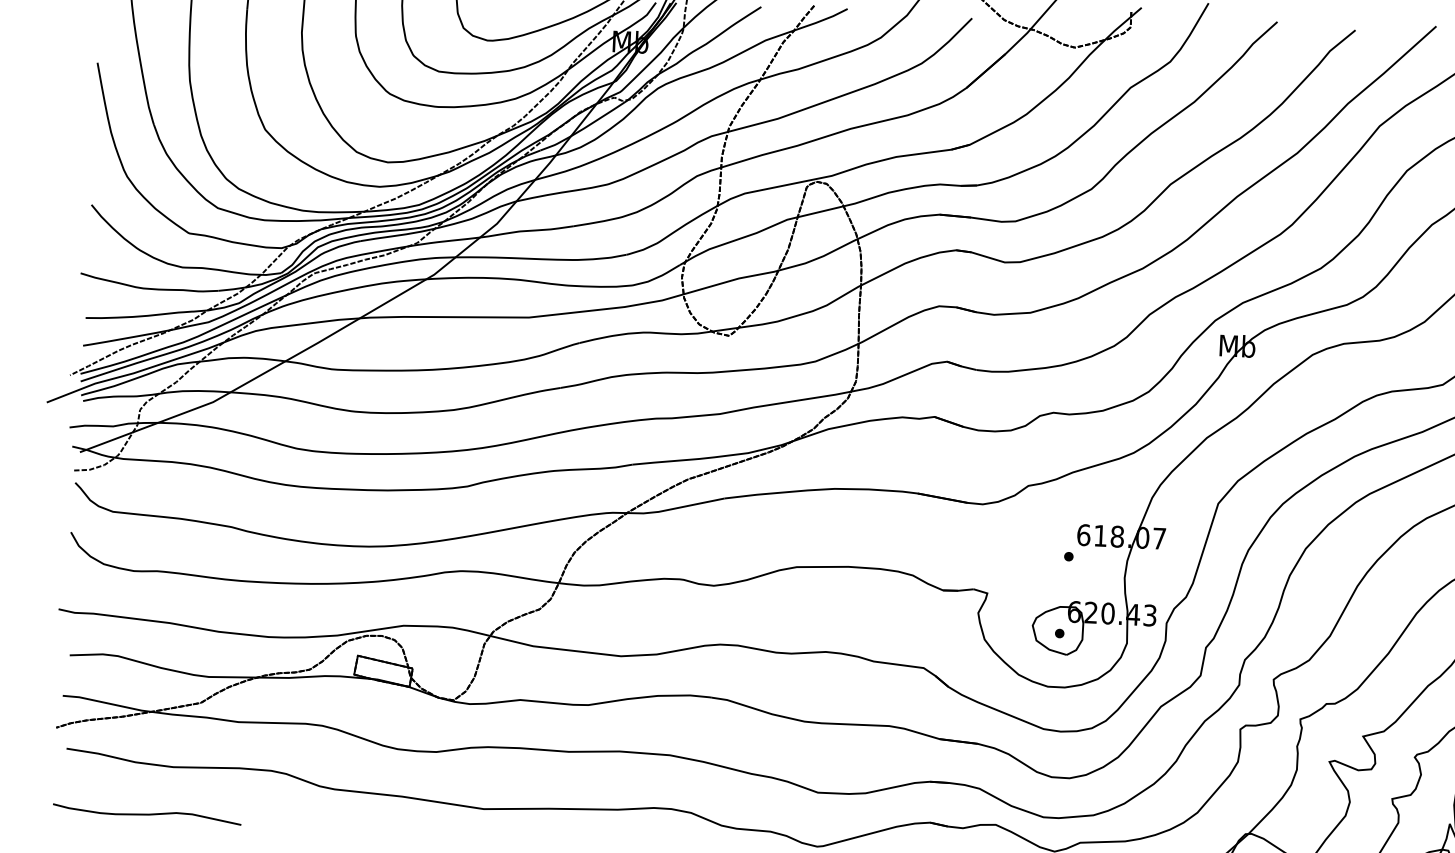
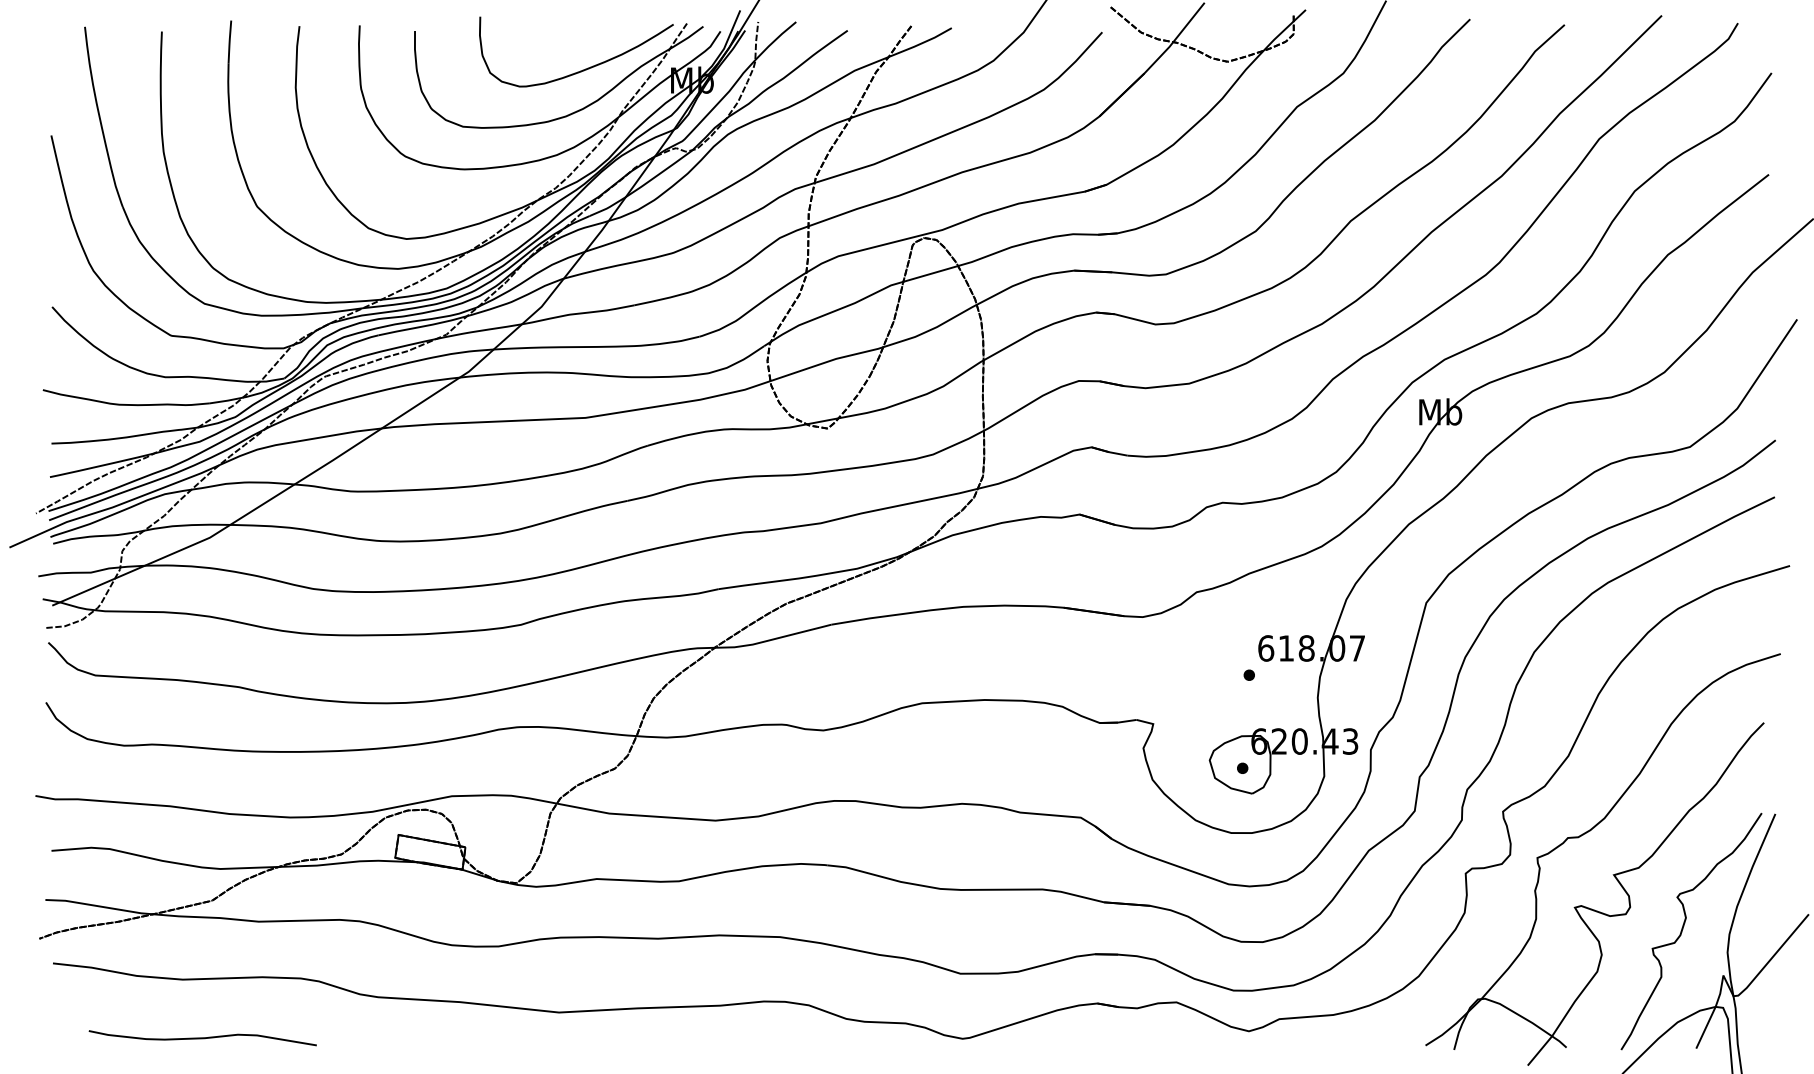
curve: (146, 814) -> (202, 1038), moved

